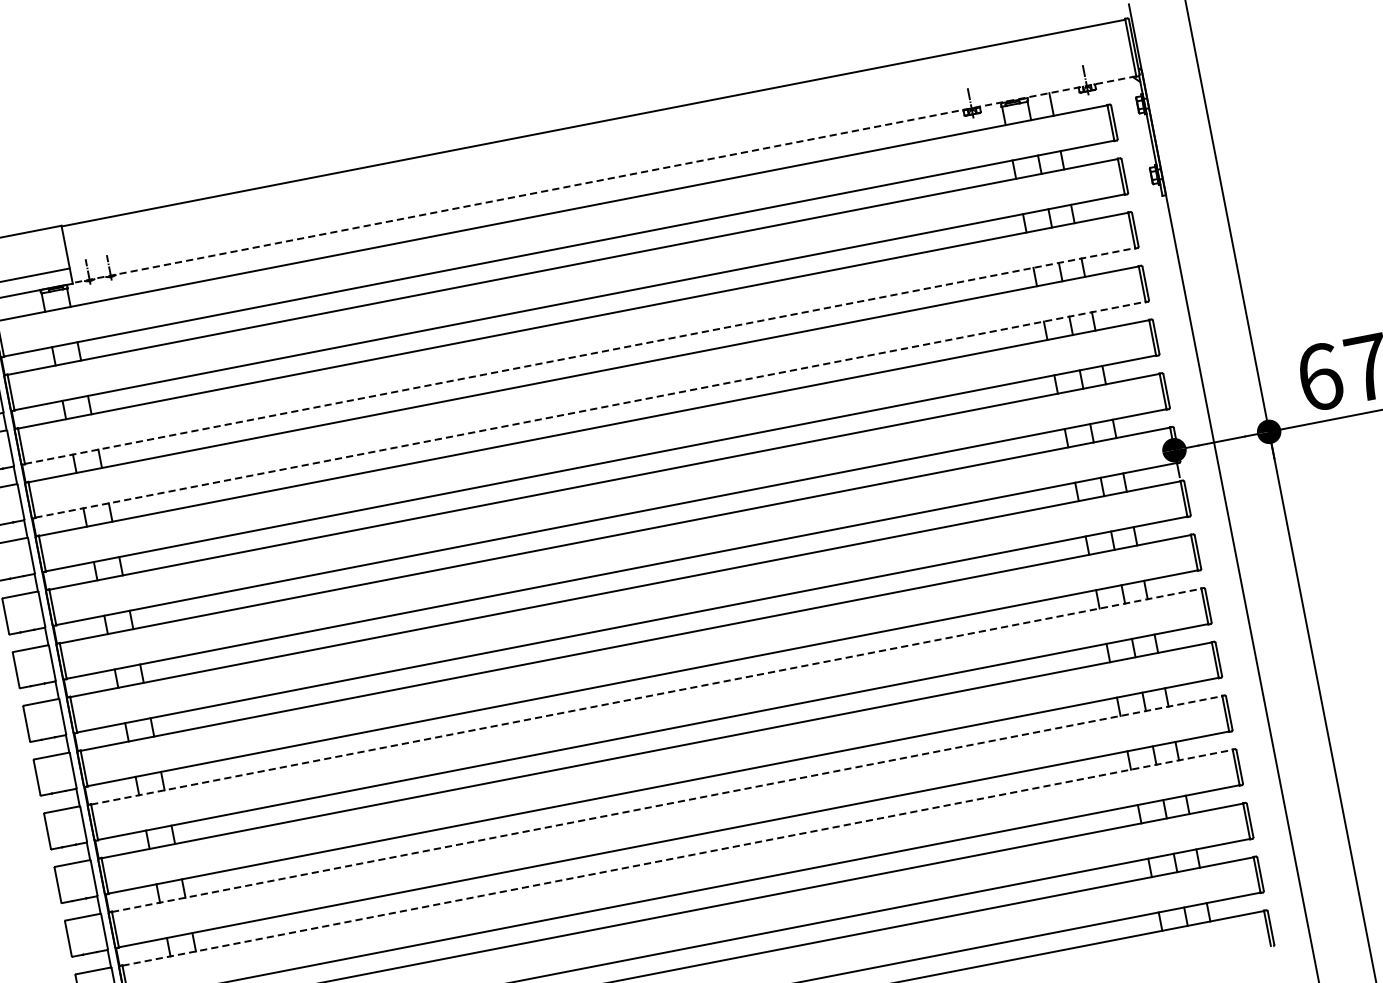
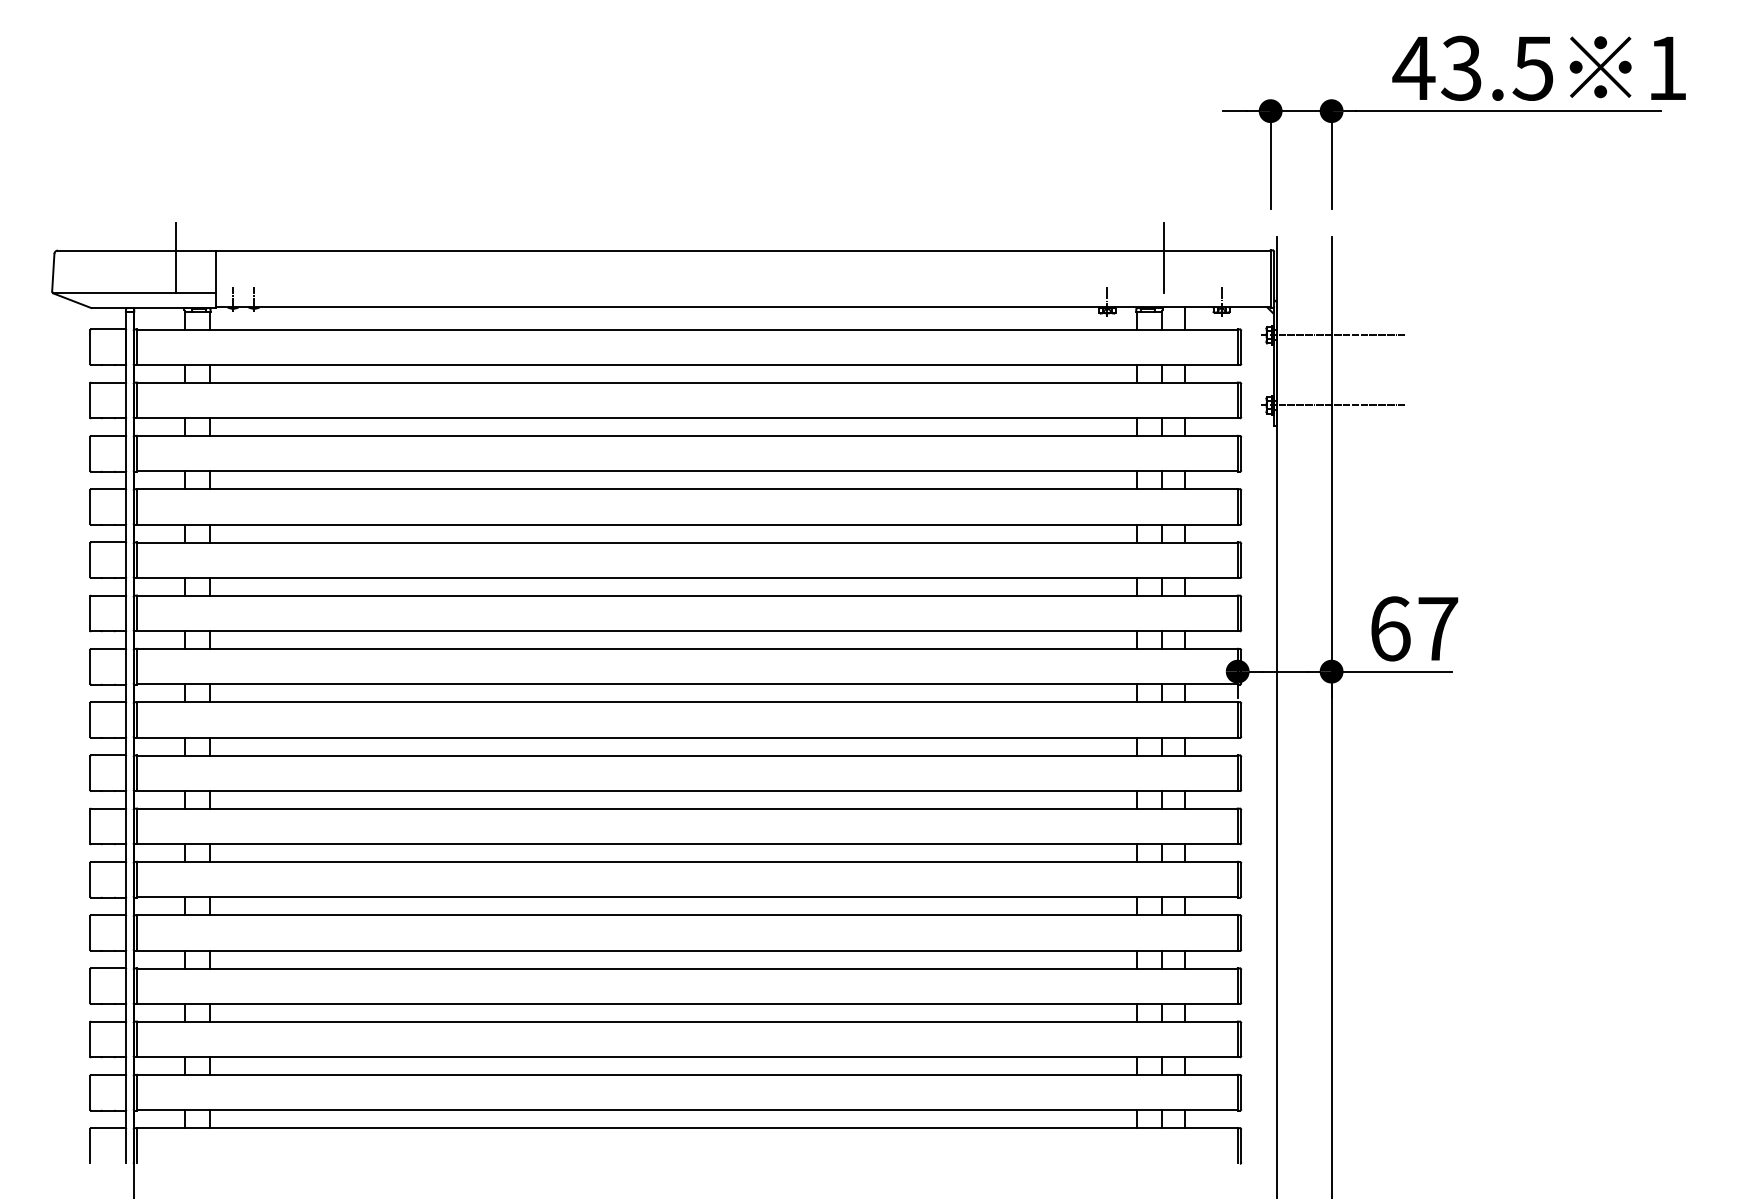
line: (1018, 47) -> (1163, 257), added
line: (1204, 92) -> (1332, 335), added
line: (1217, 163) -> (1332, 405), added
line: (604, 179) -> (743, 307), dashed -> solid
line: (21, 240) -> (175, 257), added
line: (580, 356) -> (687, 471), dashed -> solid
line: (590, 409) -> (687, 524), dashed -> solid
line: (646, 696) -> (687, 808), dashed -> solid
line: (667, 804) -> (687, 915), dashed -> solid
line: (677, 857) -> (687, 968), dashed -> solid

